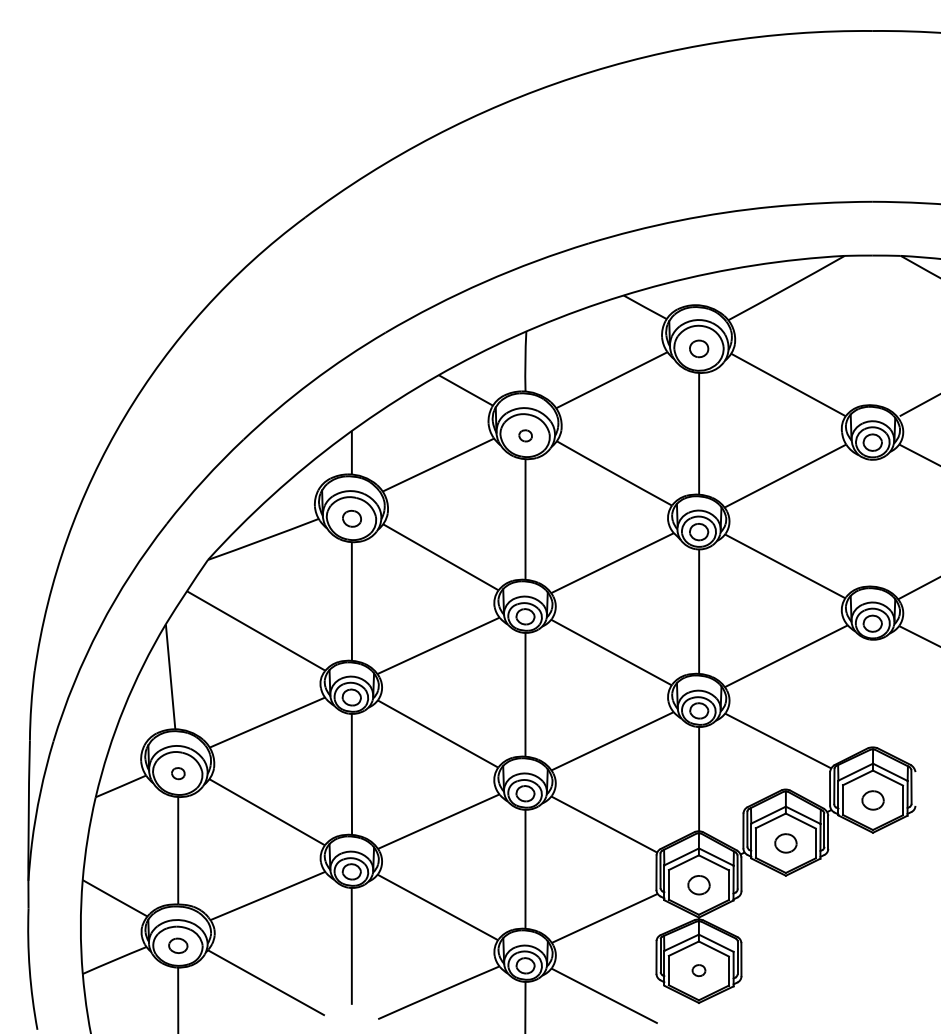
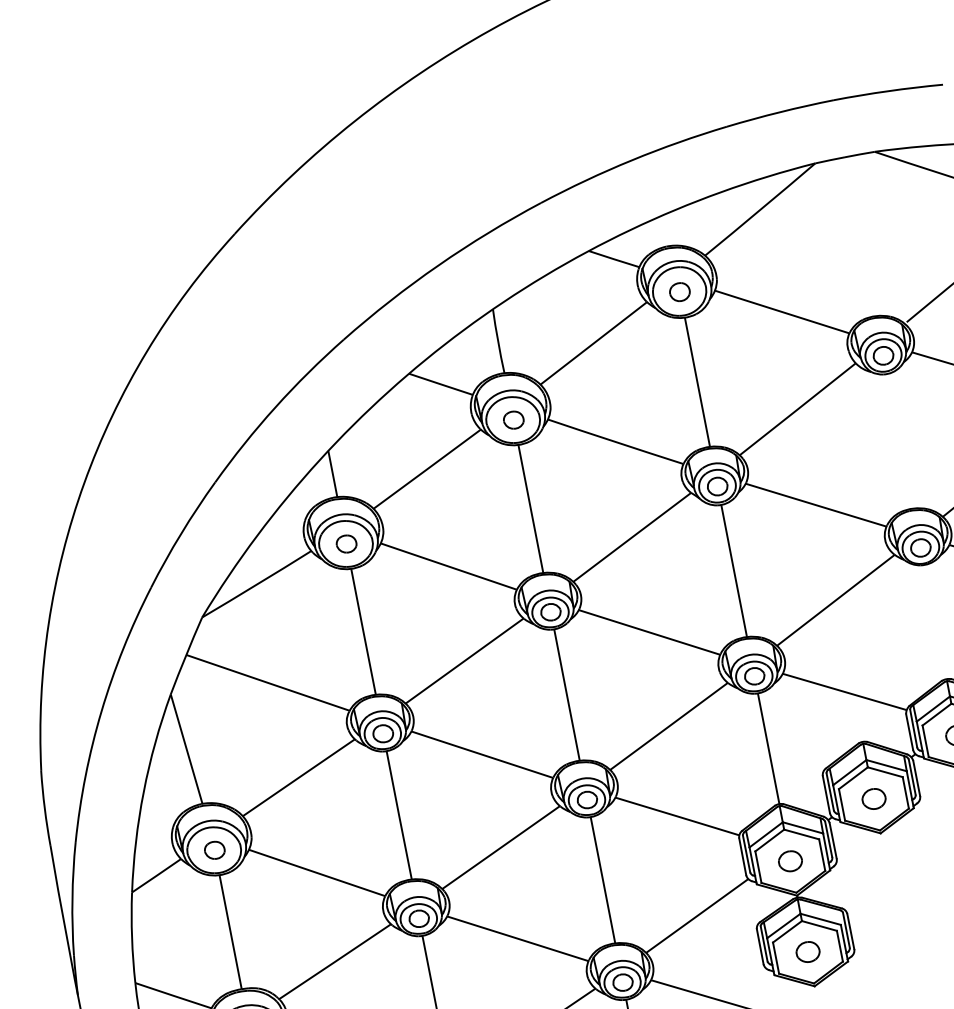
part: (525, 435) -> (513, 419), size x1.43
part: (178, 773) -> (214, 850), size x1.43
part: (698, 970) -> (807, 951), size x1.67

